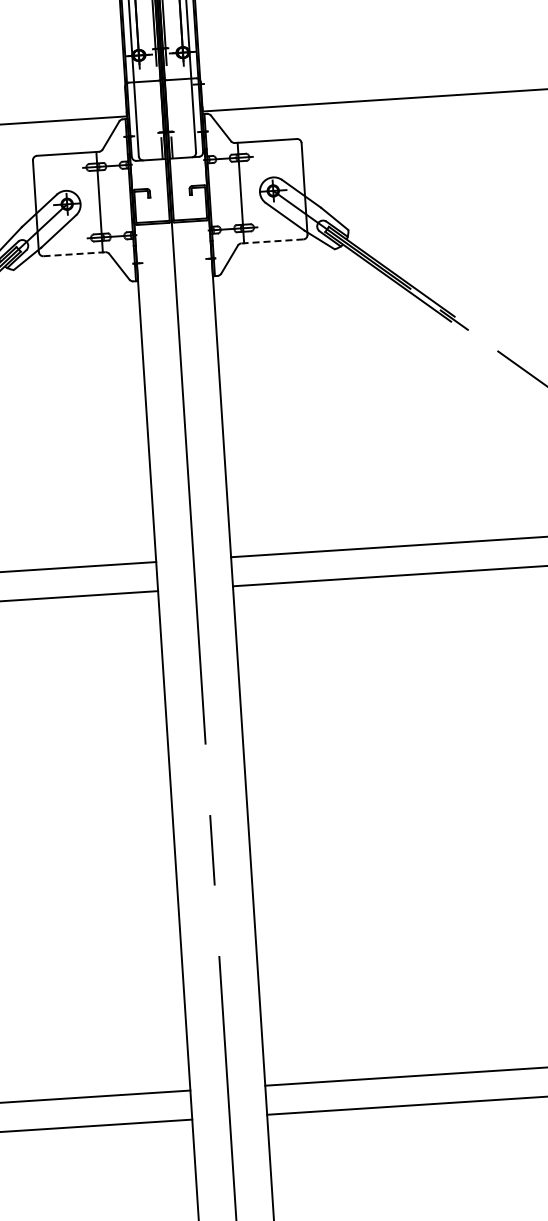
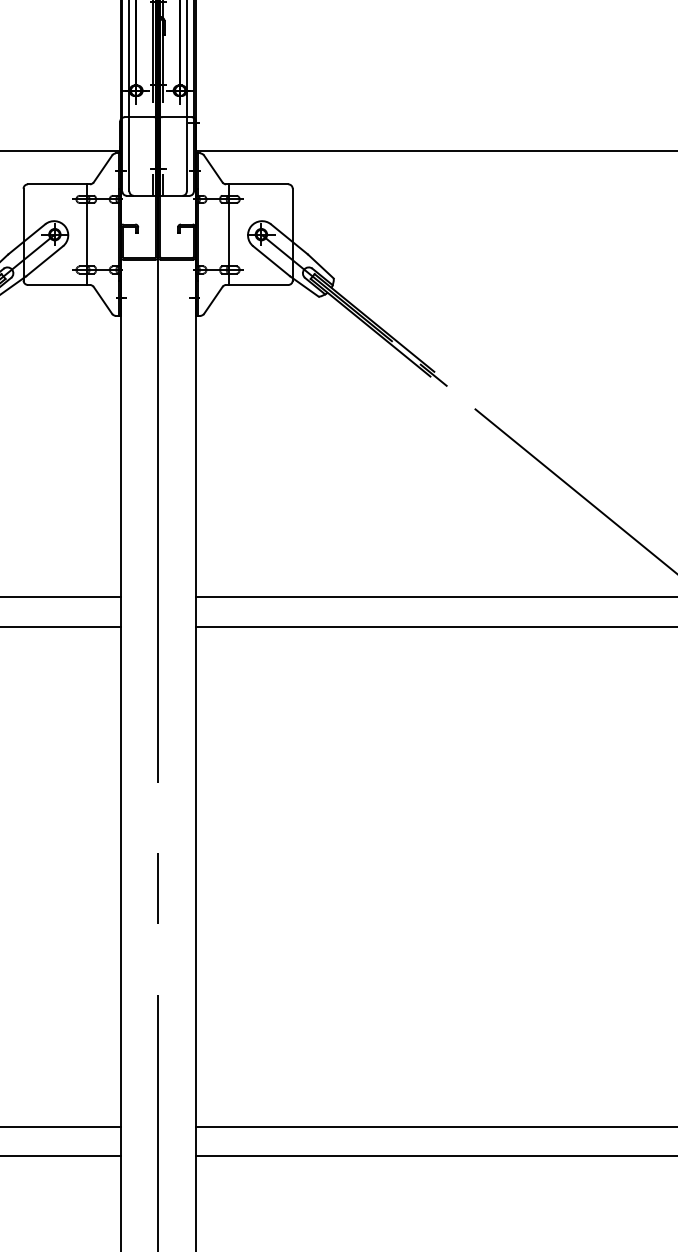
line: (271, 241) -> (256, 284), dashed -> solid
line: (75, 253) -> (59, 284), dashed -> solid

